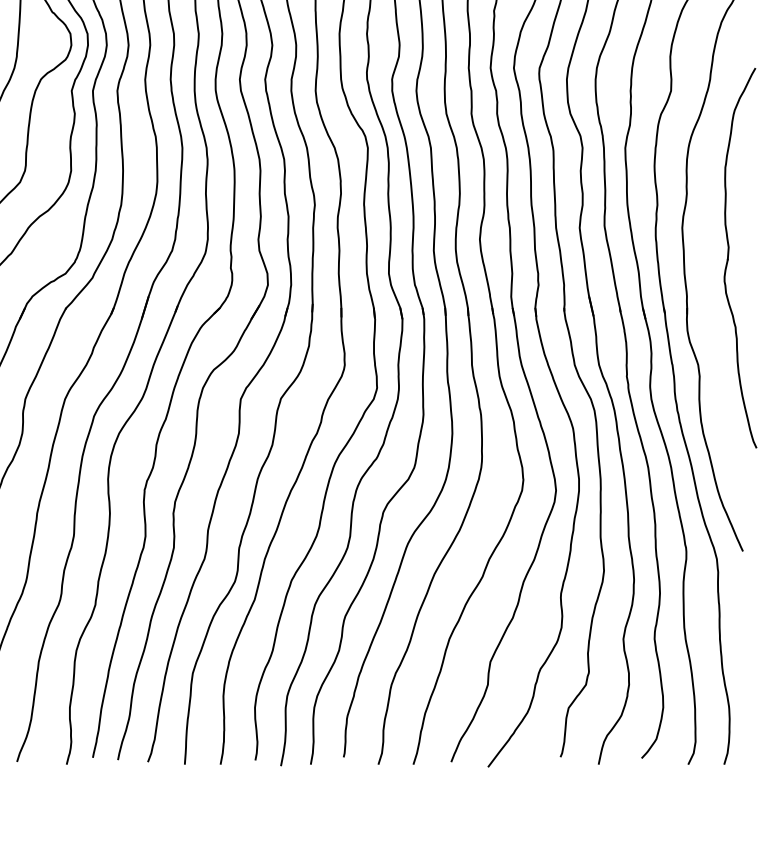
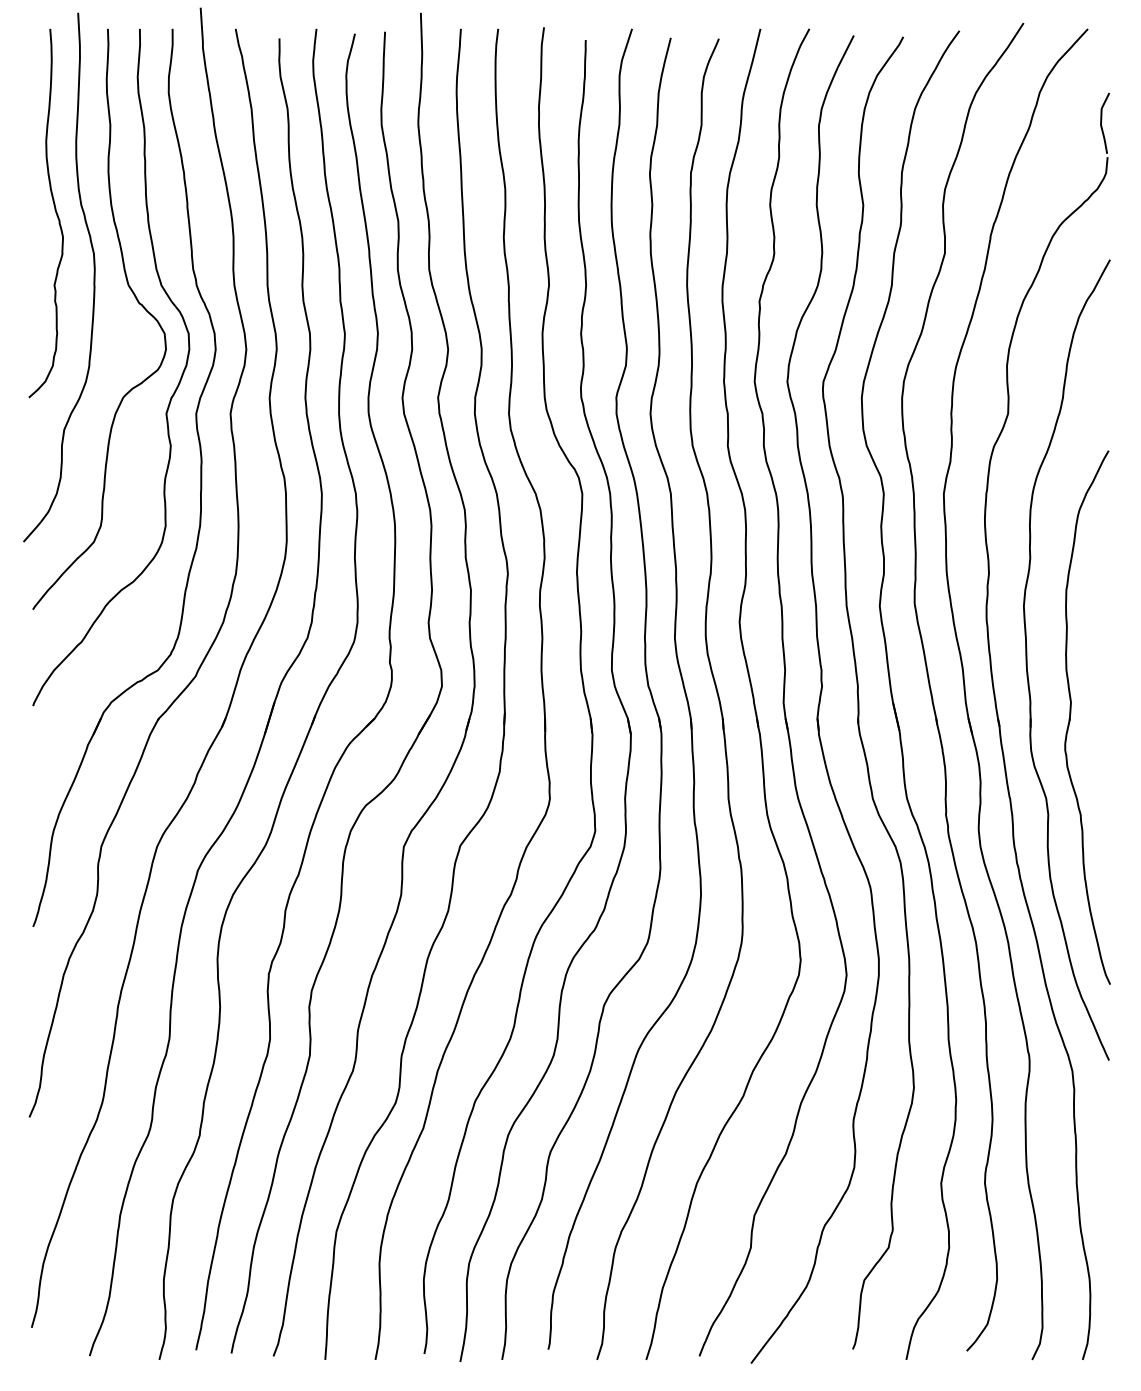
part: (729, 255) -> (1071, 714), moved

